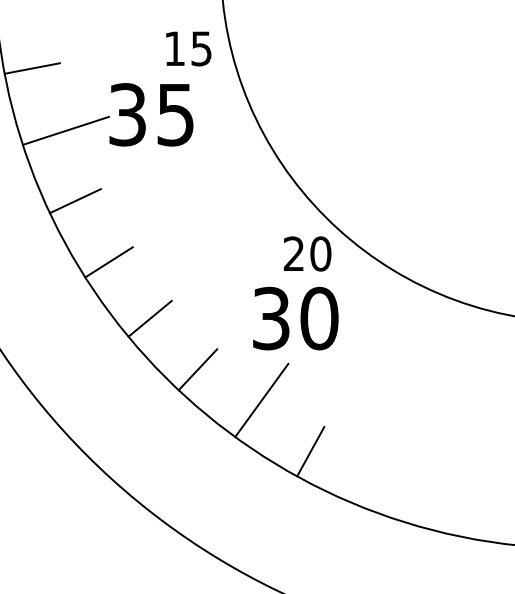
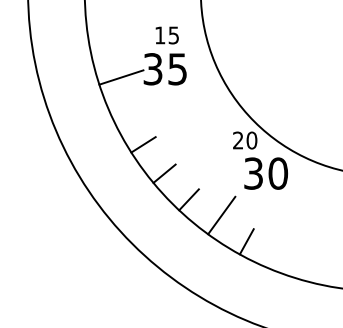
text: (187, 48) -> (166, 35), moved
line: (32, 68) -> (104, 45), removed
line: (75, 201) -> (126, 113), removed
text: (294, 318) -> (265, 173), moved

